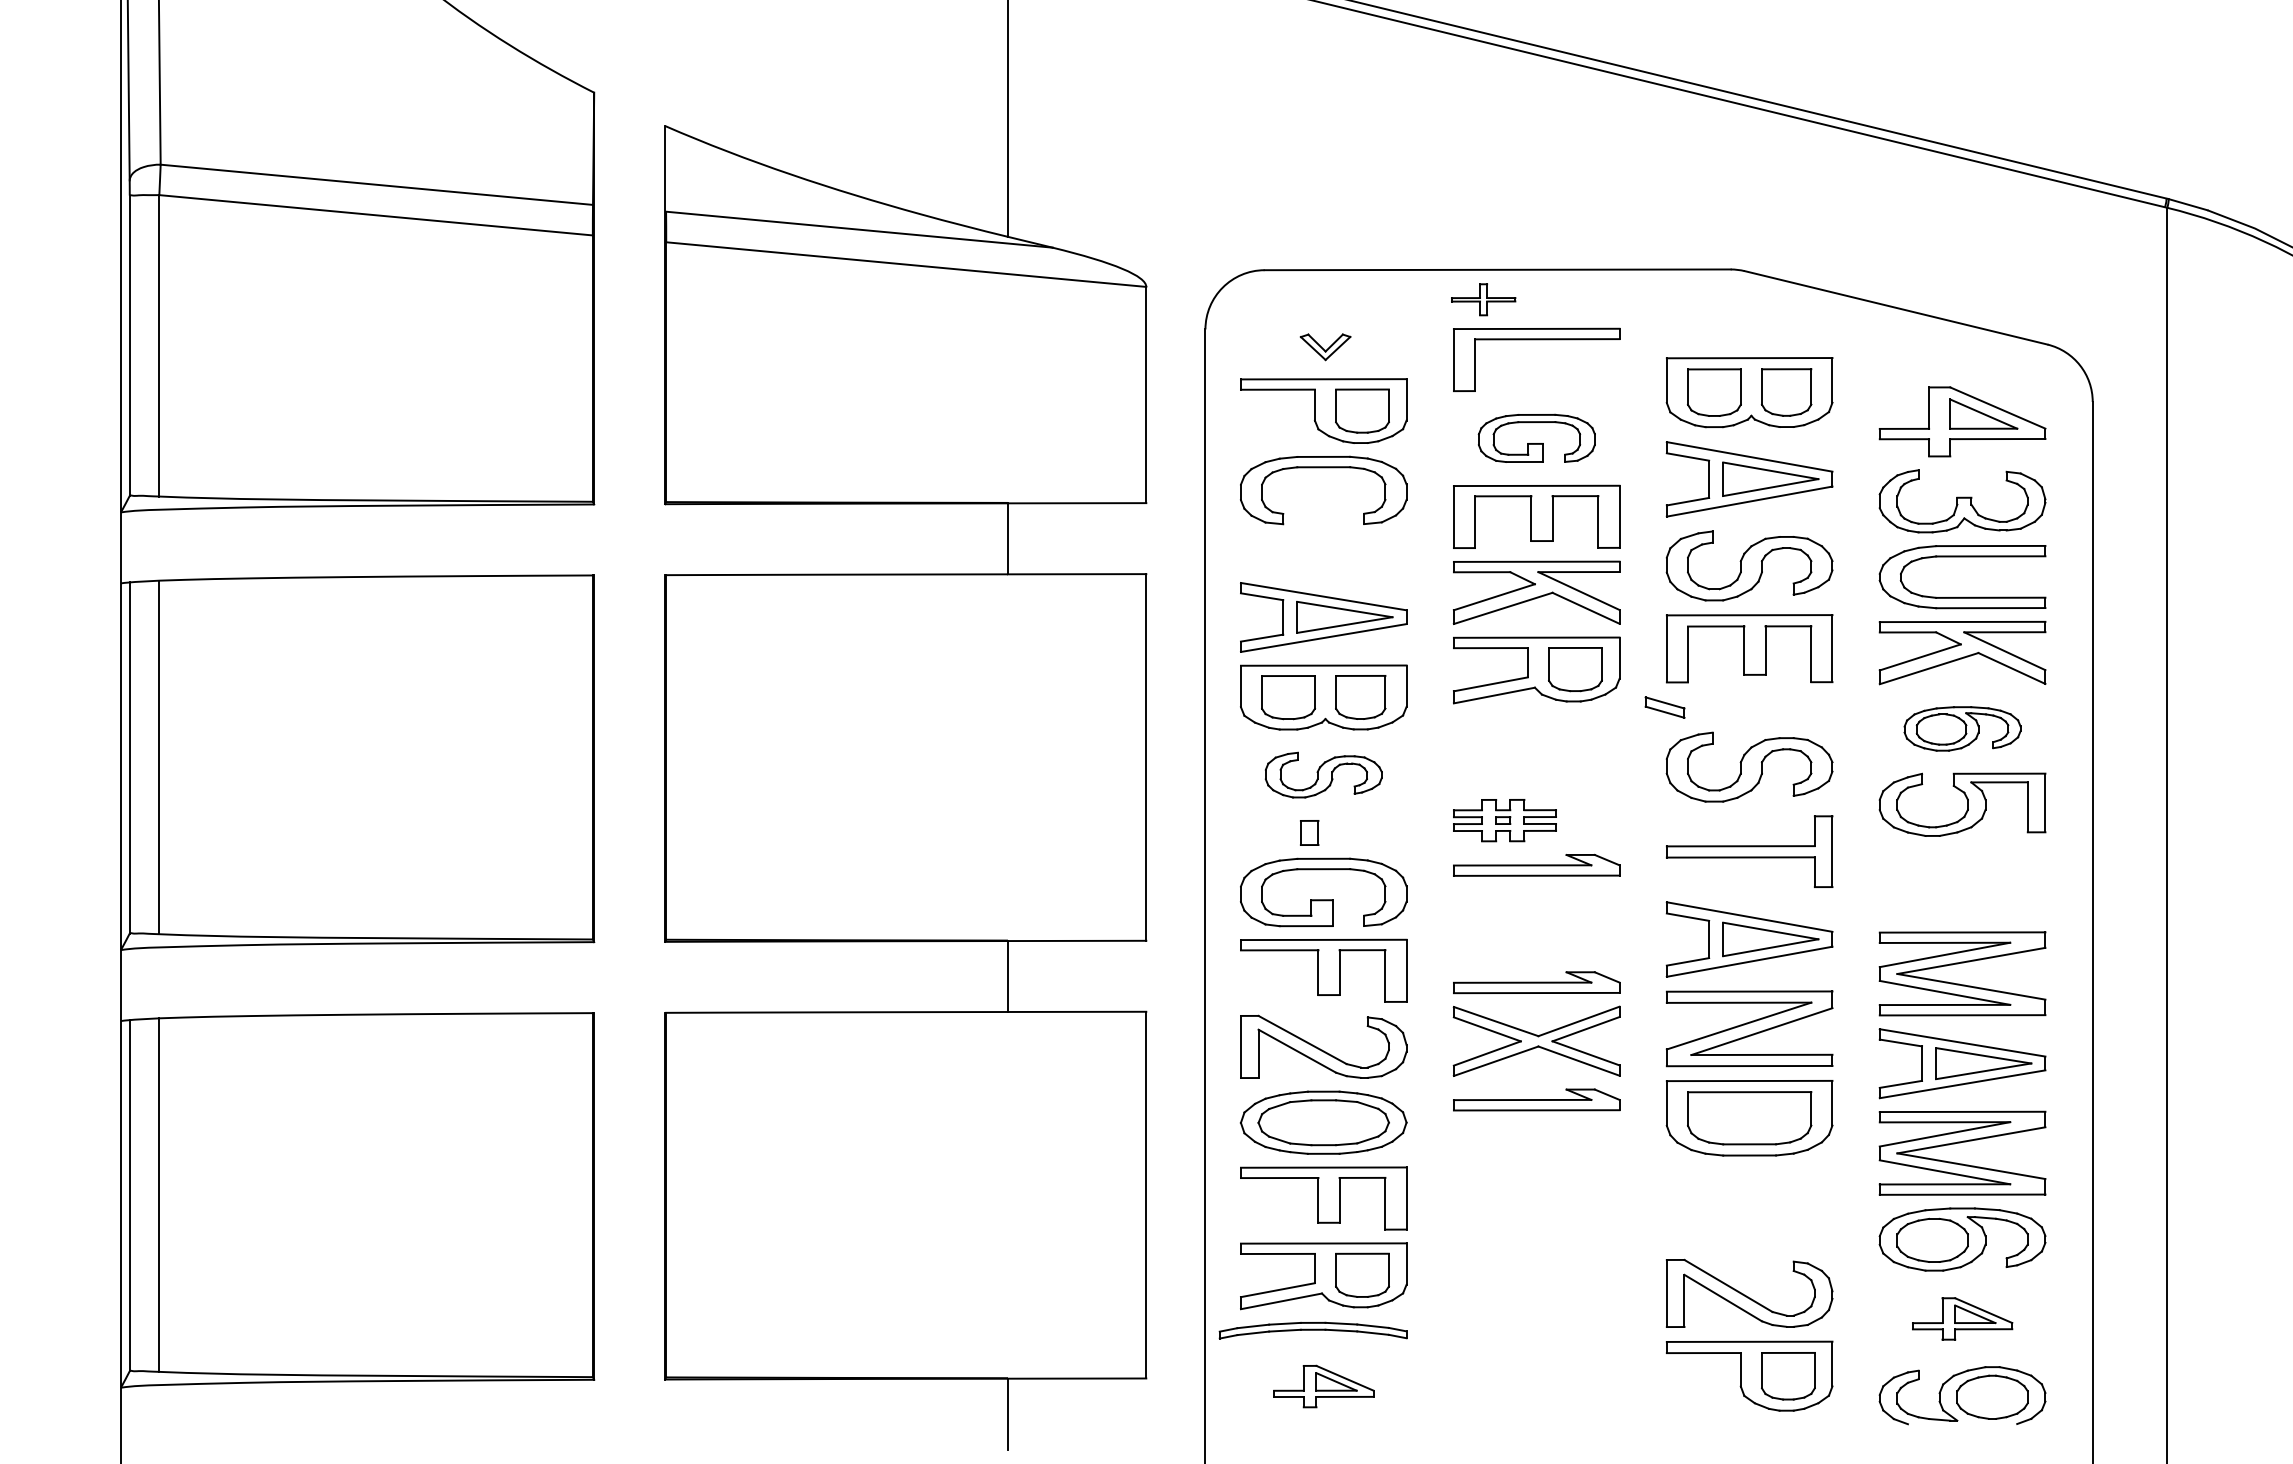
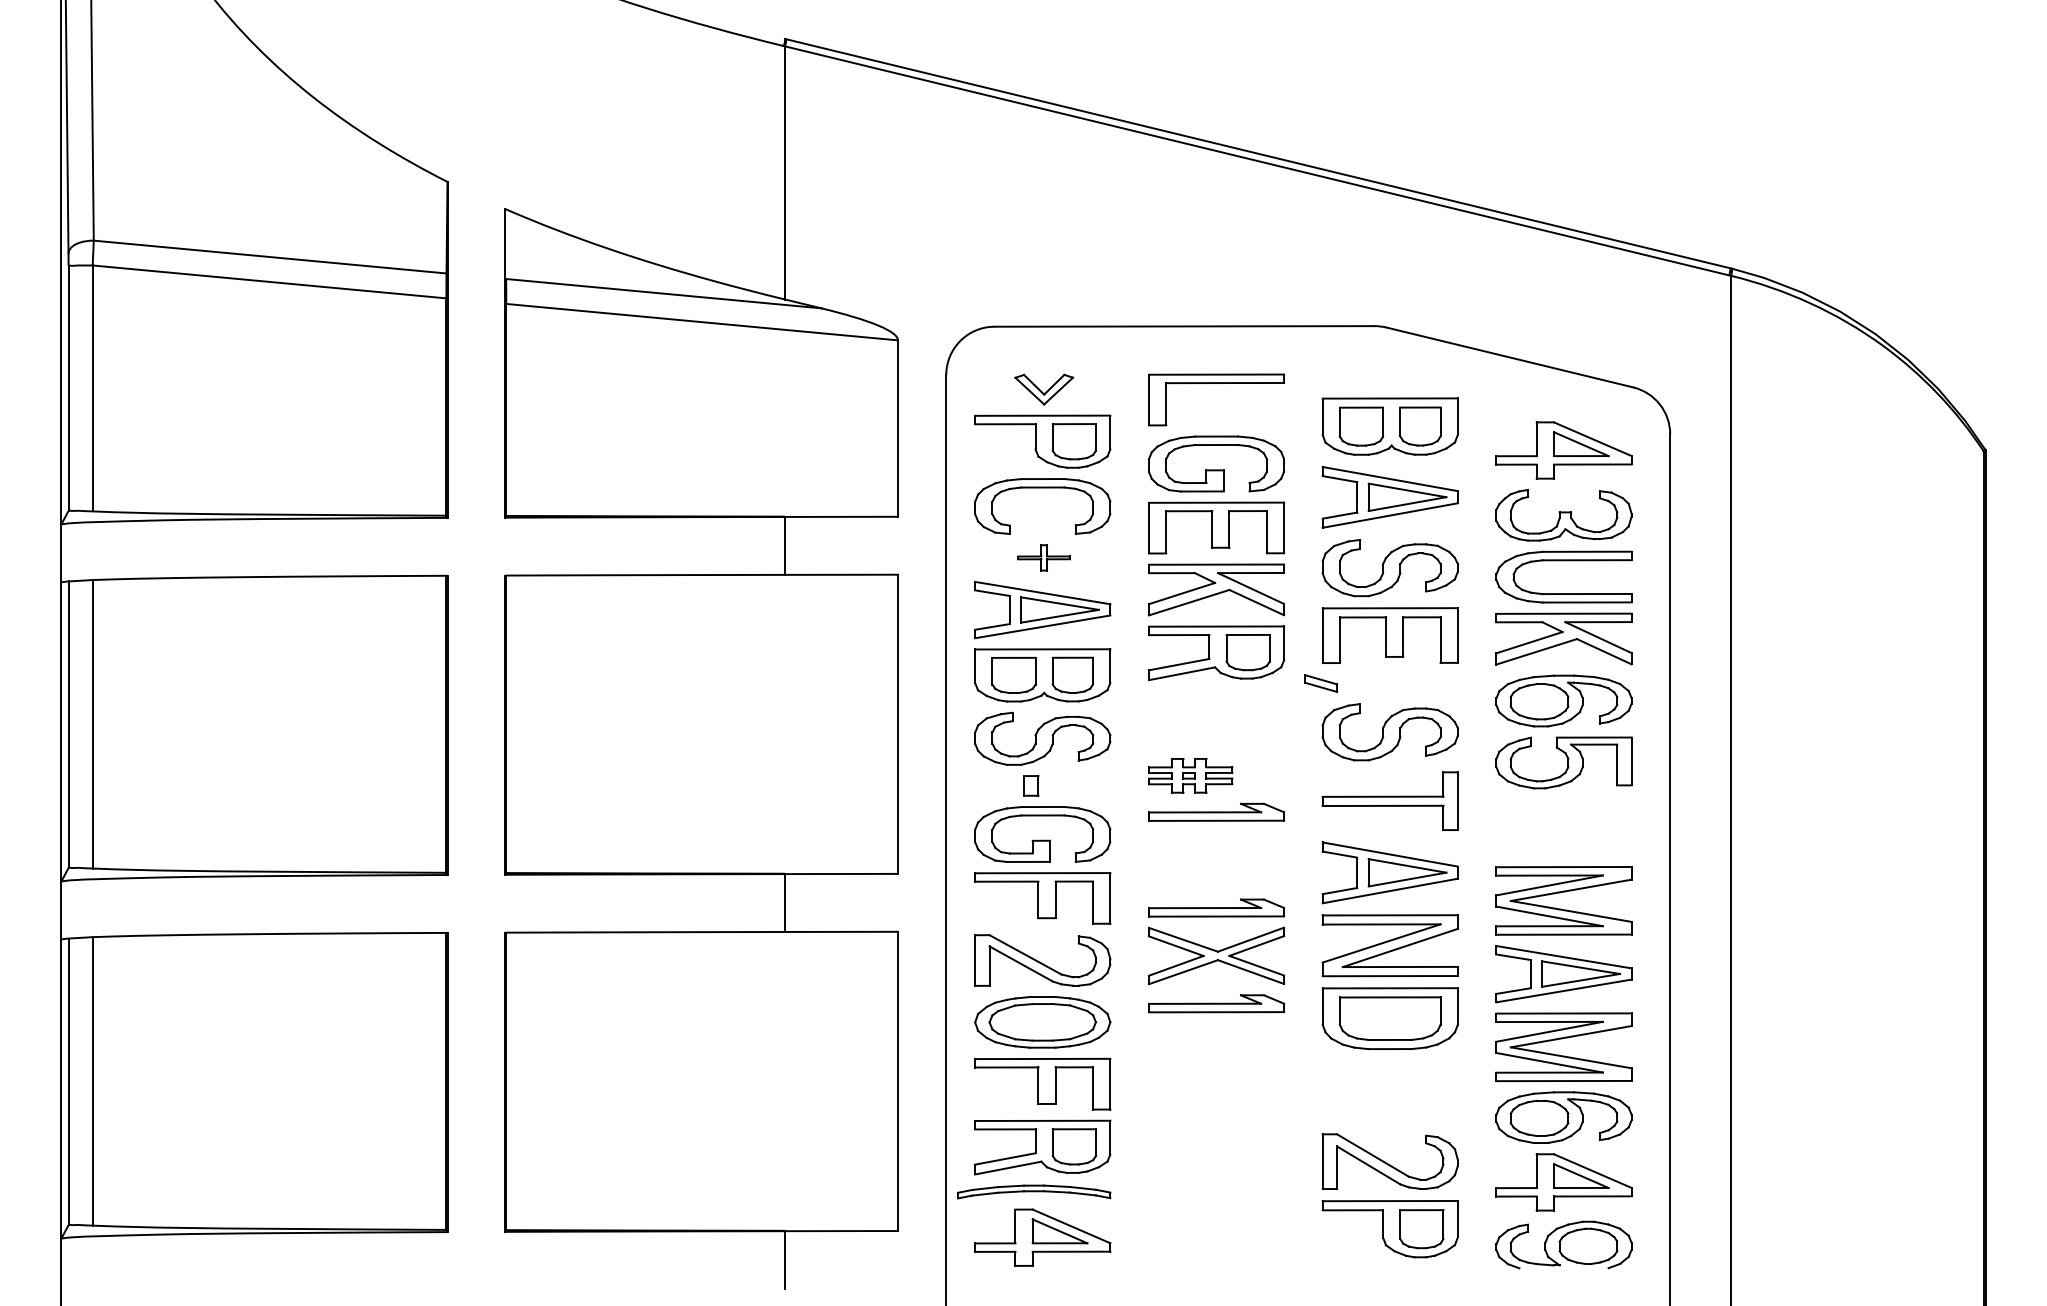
part: (1482, 299) -> (1043, 557), moved
part: (1325, 347) -> (1044, 389), size x1.43
part: (1536, 437) -> (1216, 463), size x1.43
part: (1961, 728) -> (1563, 700), size x1.43
part: (1323, 774) -> (1042, 738), size x1.43
part: (1961, 1319) -> (1563, 1182), size x1.67
part: (1323, 1386) -> (1042, 1237), size x1.67

